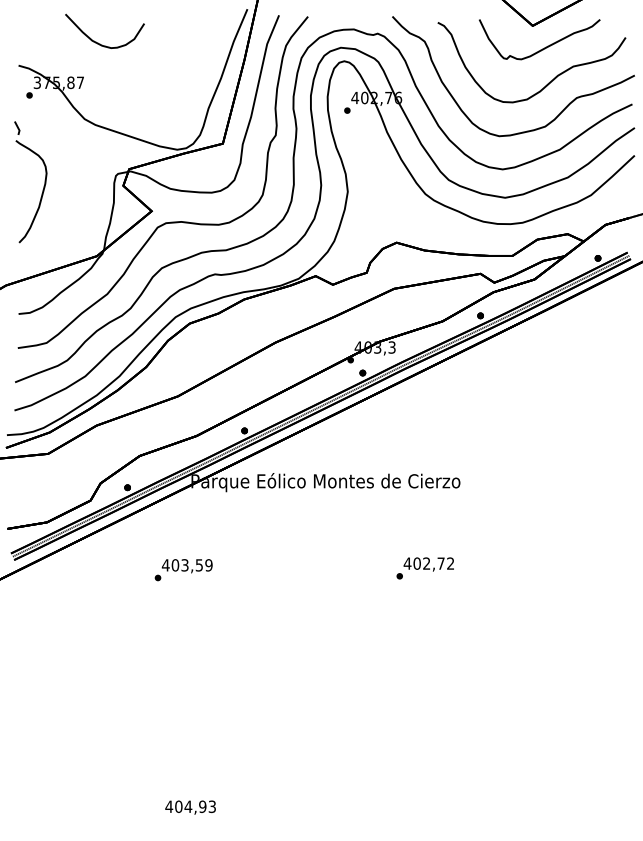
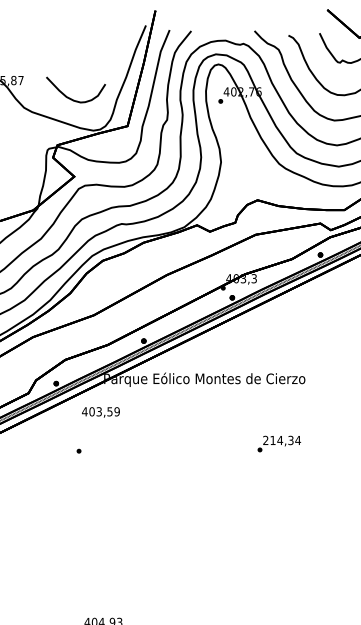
curve: (98, 42) -> (71, 98), moved
text: (428, 563) -> (281, 440), 402,72 -> 214,34
text: (186, 566) -> (100, 412), moved

